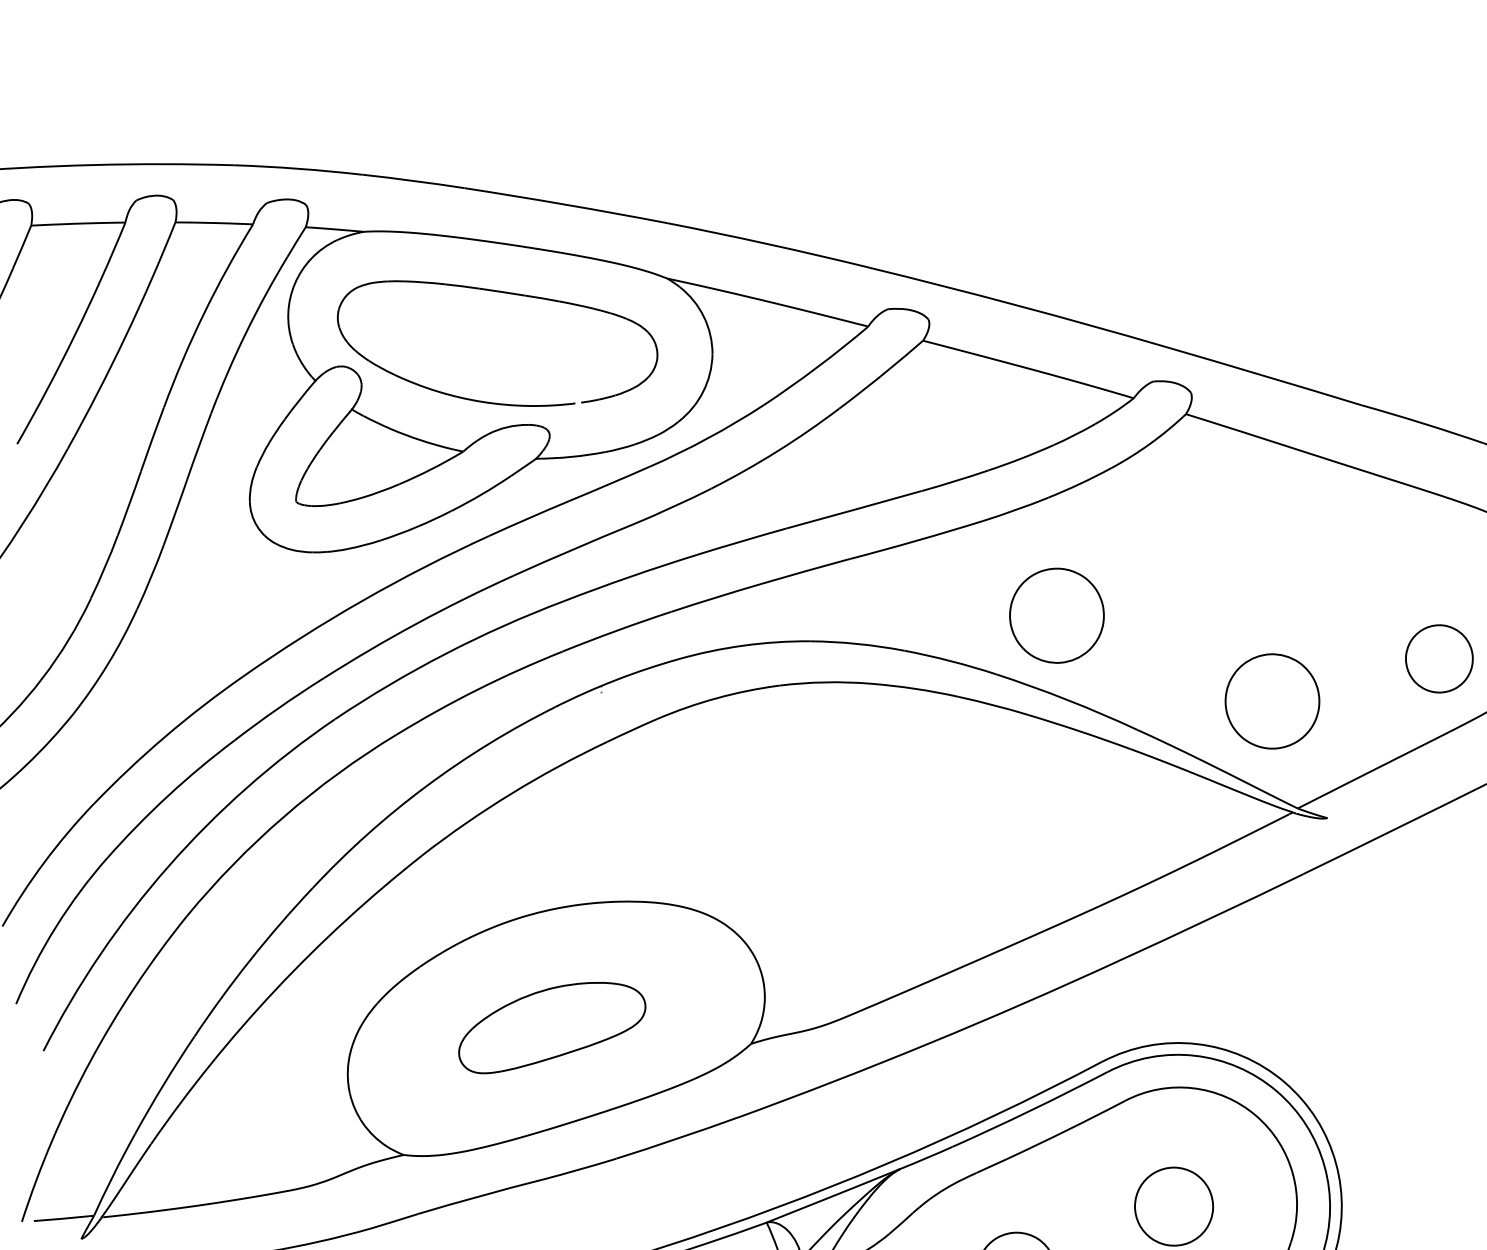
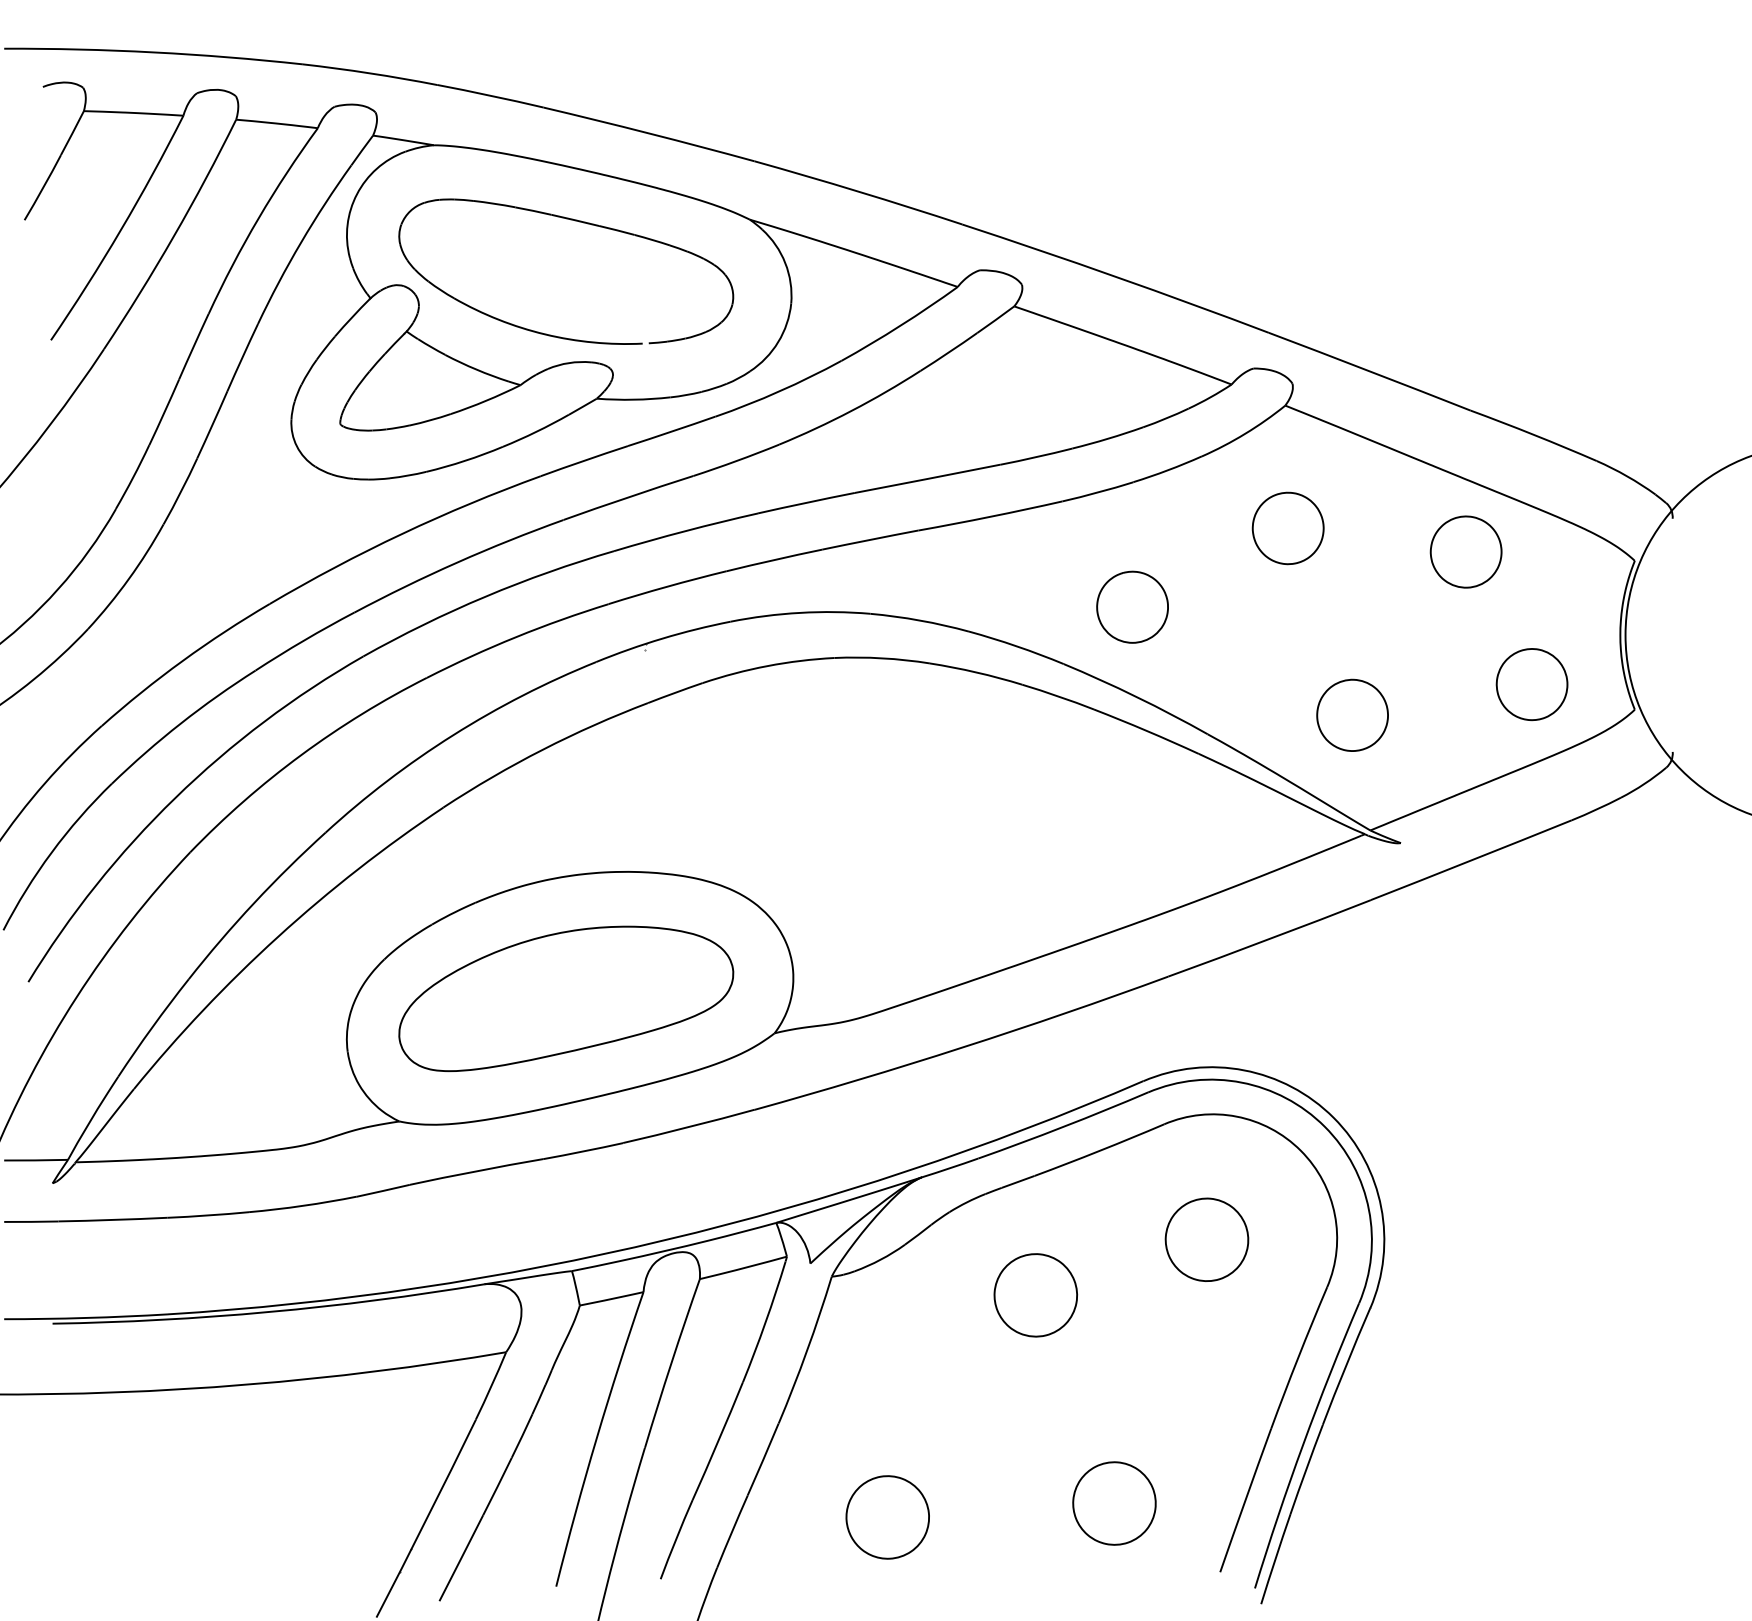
part: (1197, 529) -> (1287, 528), added
part: (1366, 538) -> (1465, 551), added
part: (1056, 614) -> (1132, 606), size x0.71
part: (1272, 700) -> (1352, 714), size x0.71
part: (552, 1026) -> (566, 998), size x1.67

